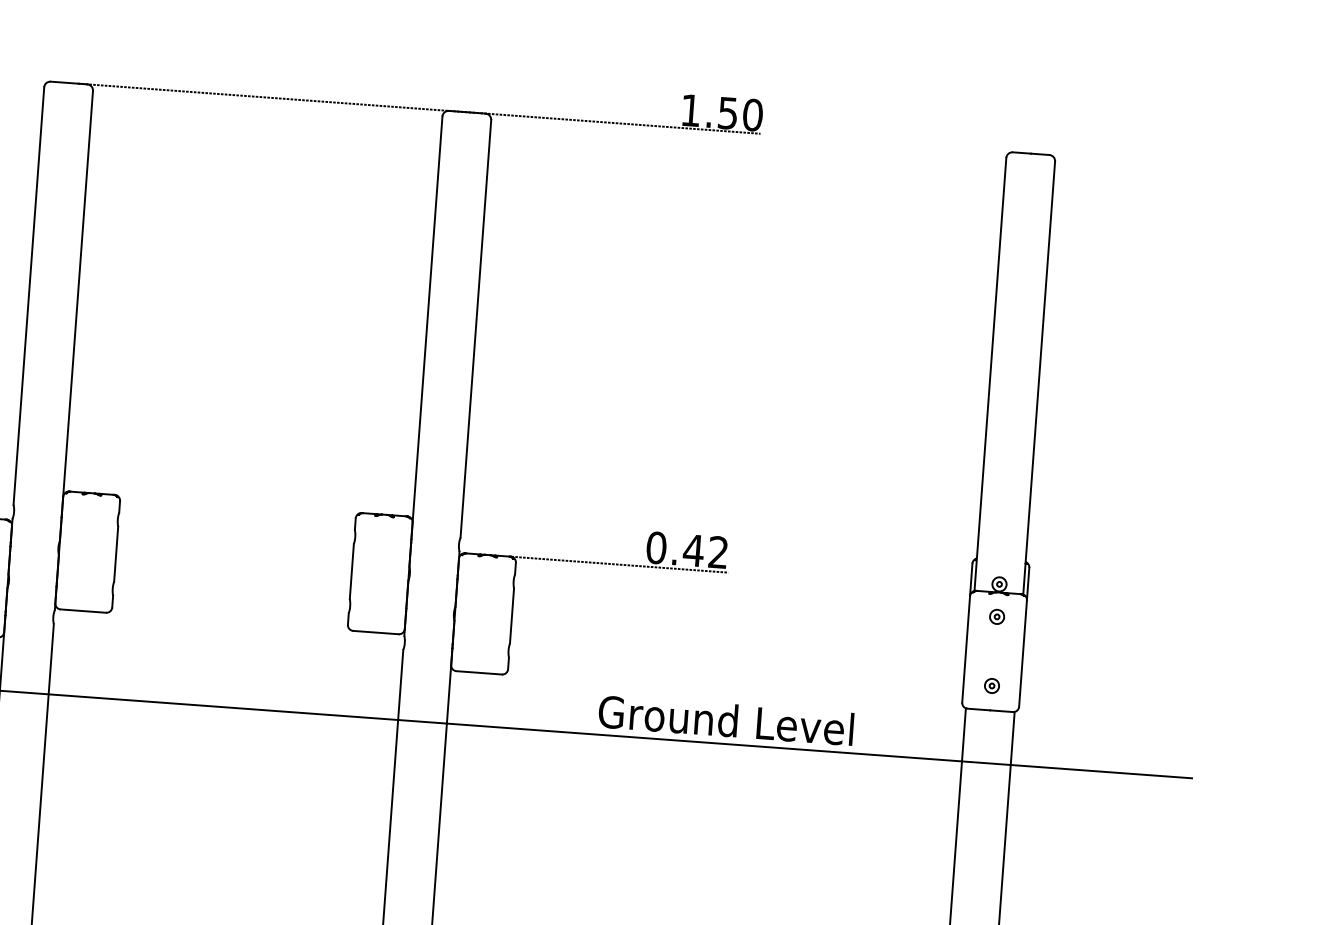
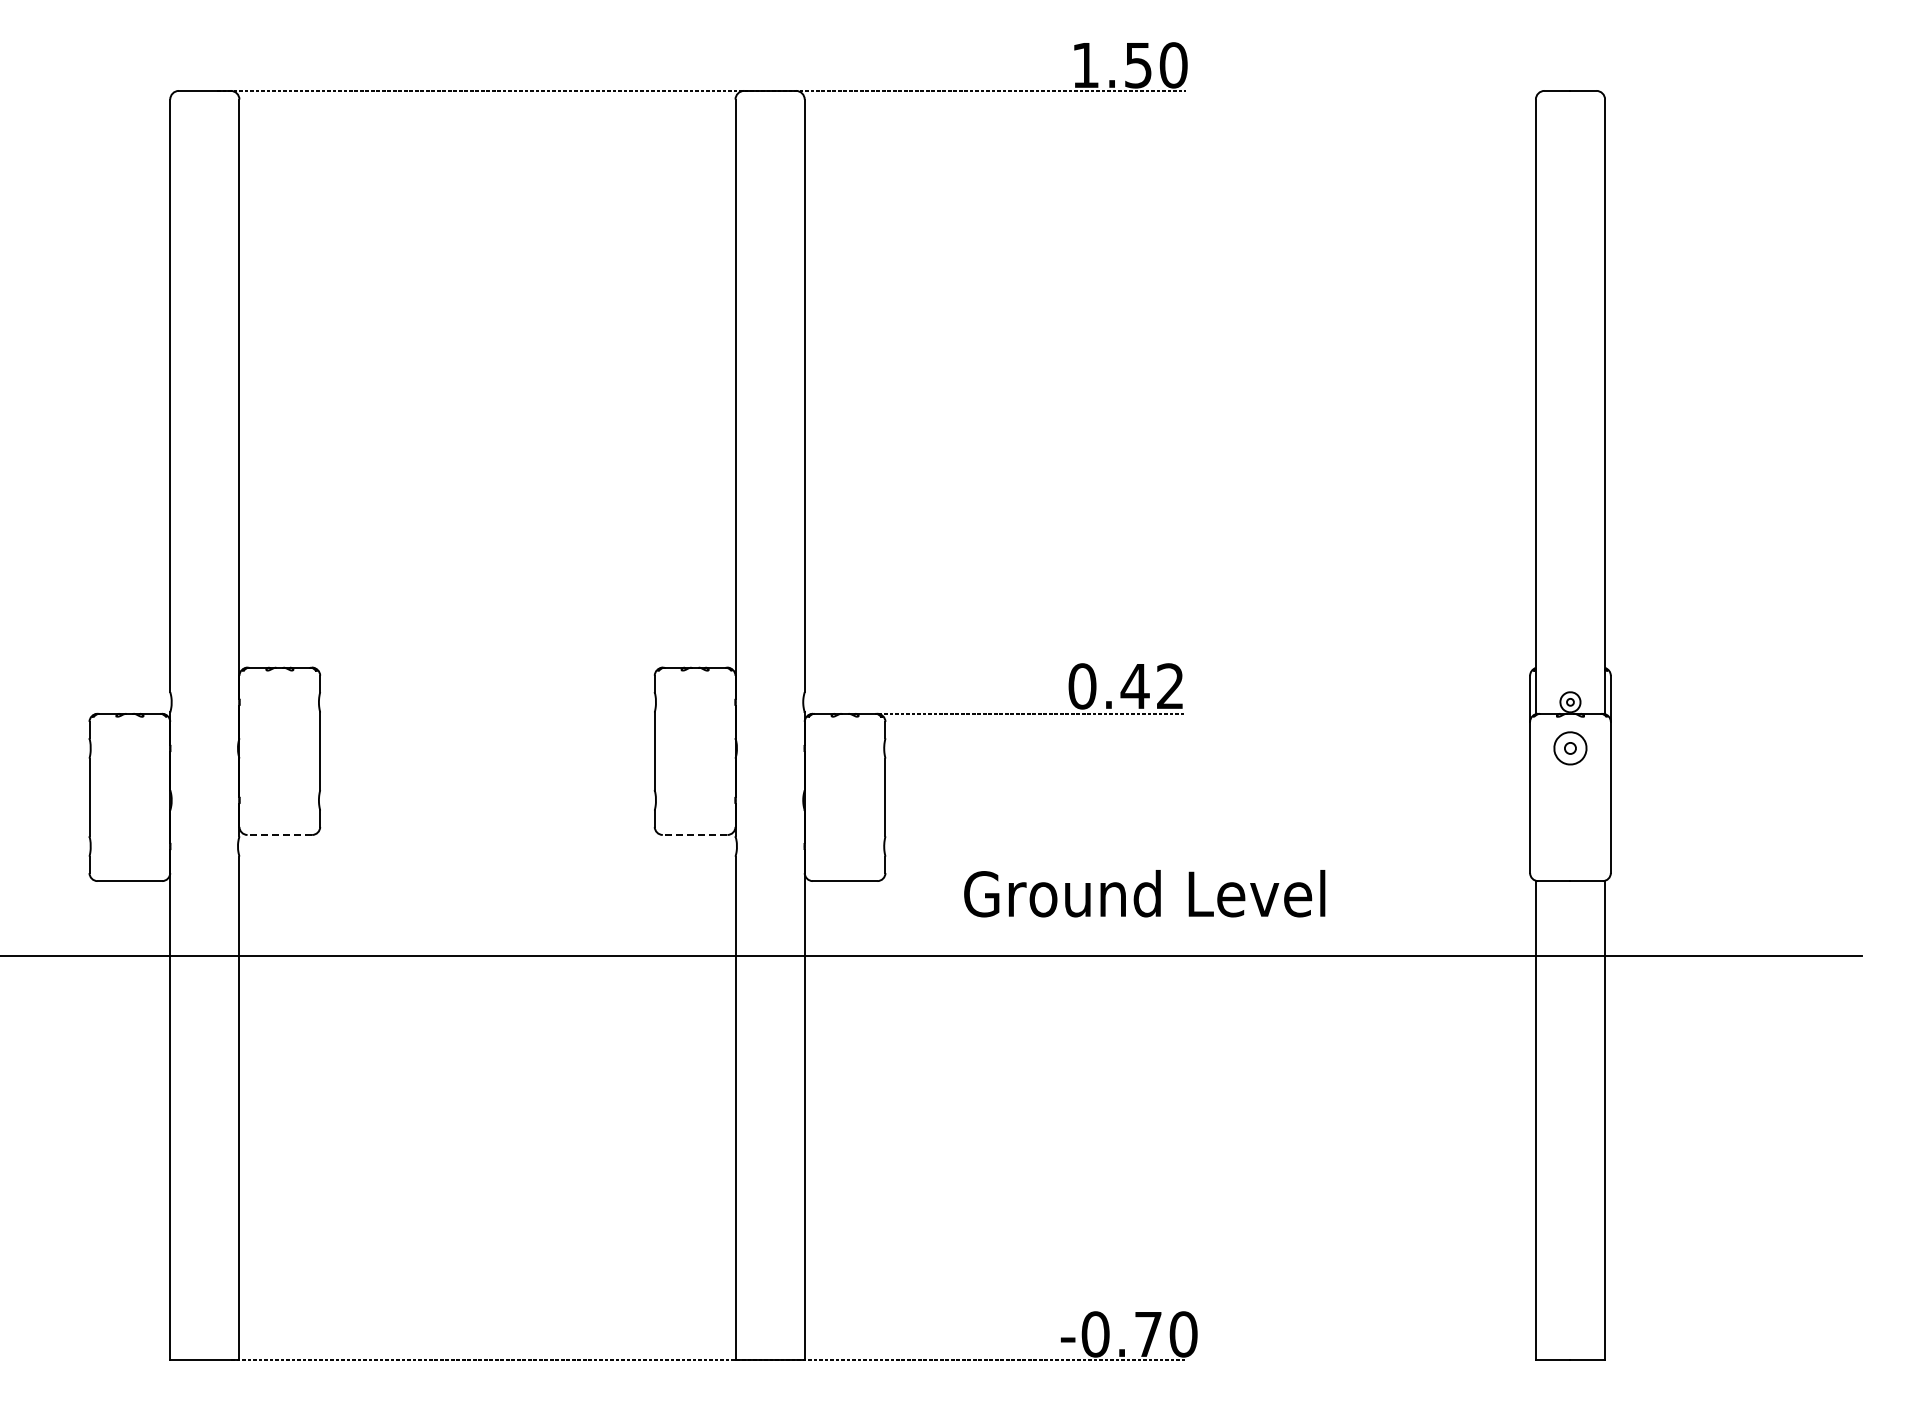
line: (83, 610) -> (279, 834), solid -> dashed
part: (997, 616) -> (1570, 748), size x1.6
line: (375, 632) -> (694, 834), solid -> dashed
part: (992, 685) -> (1570, 846), removed
text: (726, 720) -> (1144, 893), moved

